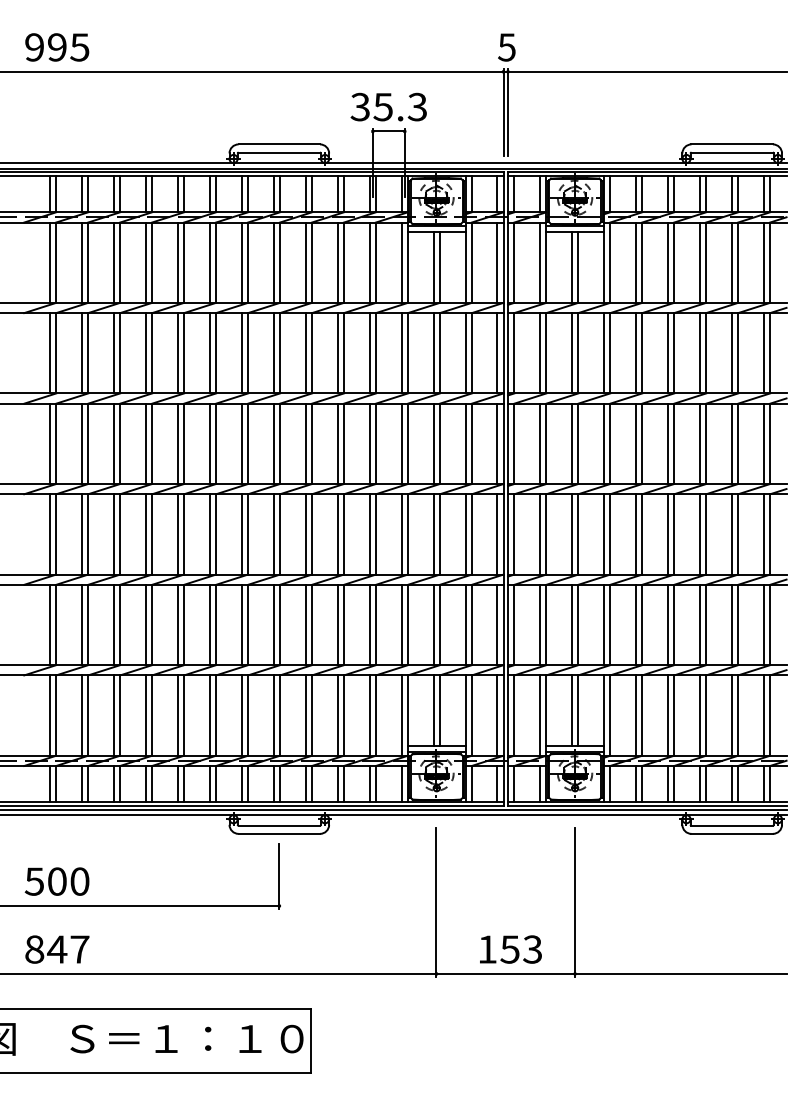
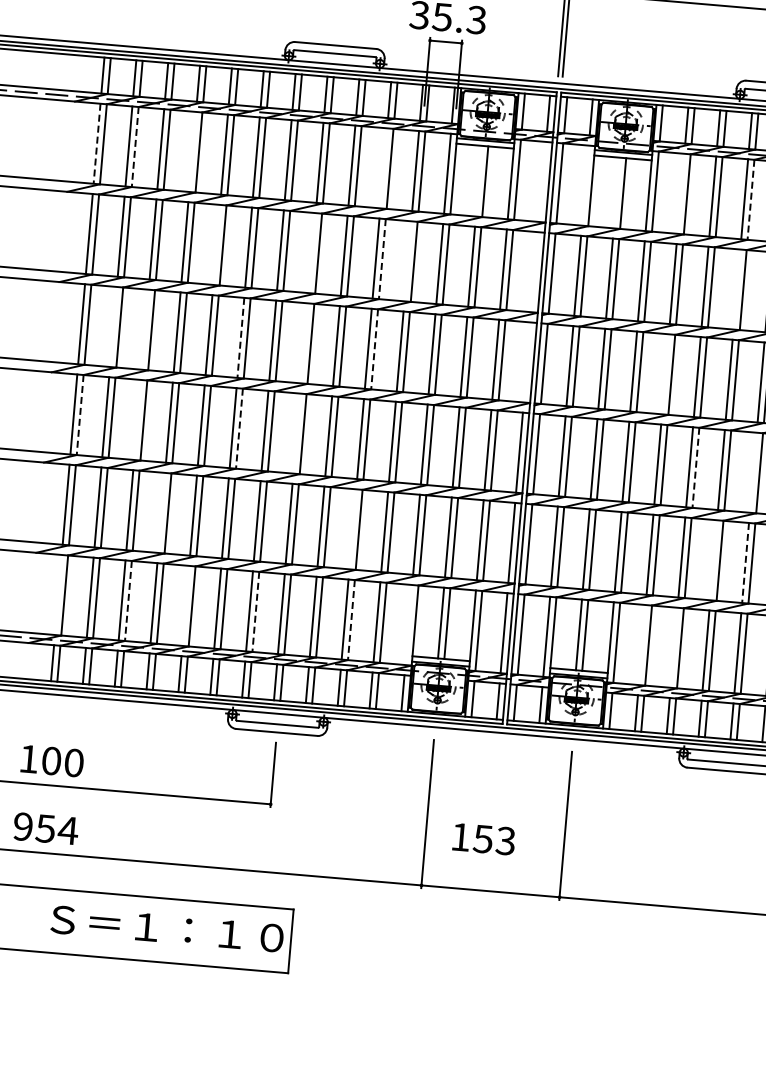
line: (145, 262) -> (192, 151), removed
line: (337, 262) -> (383, 168), removed
line: (497, 262) -> (543, 181), removed
line: (540, 262) -> (585, 185), removed
line: (635, 262) -> (680, 193), removed
line: (49, 263) -> (96, 144), solid -> dashed
line: (88, 263) -> (135, 147), solid -> dashed
line: (706, 263) -> (751, 200), solid -> dashed
line: (433, 266) -> (478, 180), removed
line: (571, 266) -> (616, 192), removed
line: (177, 353) -> (216, 245), removed
line: (273, 353) -> (312, 253), removed
line: (344, 353) -> (382, 259), solid -> dashed
line: (369, 353) -> (407, 261), removed
line: (497, 353) -> (535, 272), removed
line: (699, 353) -> (736, 289), removed
line: (81, 443) -> (113, 326), removed
line: (113, 443) -> (144, 329), removed
line: (273, 443) -> (304, 343), removed
line: (497, 443) -> (527, 362), removed
line: (635, 443) -> (665, 373), removed
line: (209, 444) -> (240, 338), solid -> dashed
line: (344, 444) -> (375, 350), solid -> dashed
line: (56, 534) -> (80, 415), solid -> dashed
line: (113, 534) -> (137, 420), removed
line: (216, 534) -> (239, 428), solid -> dashed
line: (273, 534) -> (296, 433), removed
line: (674, 534) -> (696, 467), solid -> dashed
line: (731, 534) -> (752, 472), removed
line: (145, 624) -> (161, 512), removed
line: (337, 624) -> (352, 528), removed
line: (699, 624) -> (713, 559), removed
line: (731, 625) -> (745, 563), solid -> dashed
line: (49, 715) -> (57, 594), removed
line: (177, 715) -> (185, 605), removed
line: (401, 715) -> (408, 624), removed
line: (635, 715) -> (641, 644), removed
line: (667, 715) -> (673, 647), removed
line: (120, 716) -> (128, 601), solid -> dashed
line: (248, 716) -> (256, 612), solid -> dashed
line: (344, 716) -> (351, 621), solid -> dashed
text: (33, 881) -> (27, 758), 500 -> 100
text: (57, 949) -> (45, 828), 847 -> 954
text: (510, 949) -> (483, 839), moved

